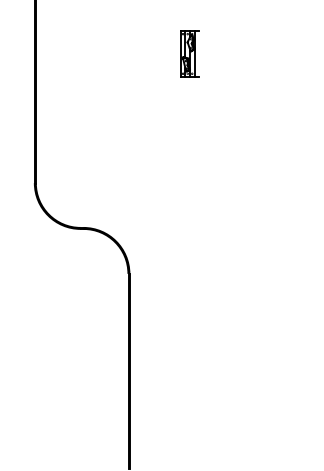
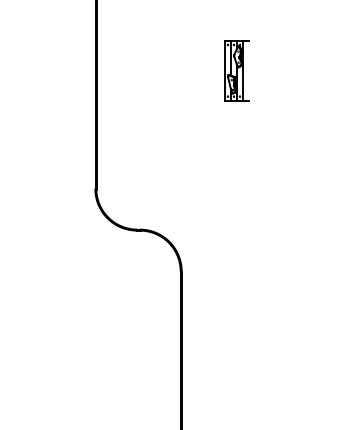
part: (189, 53) -> (236, 70), size x1.43

